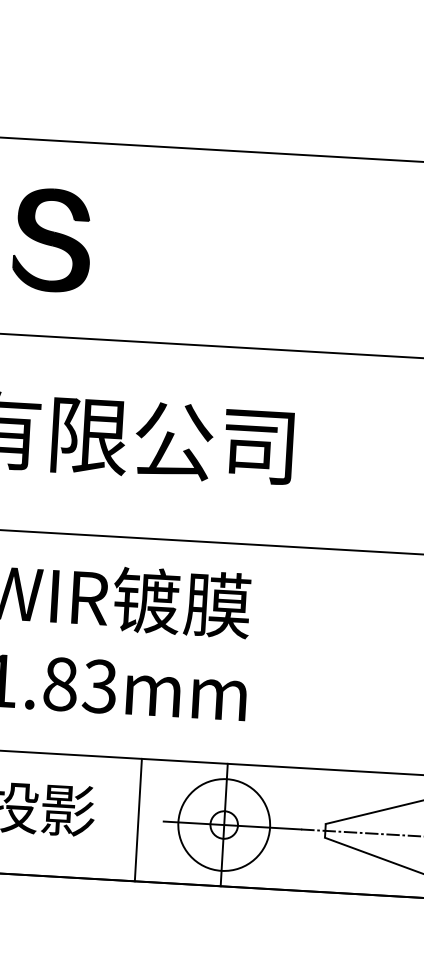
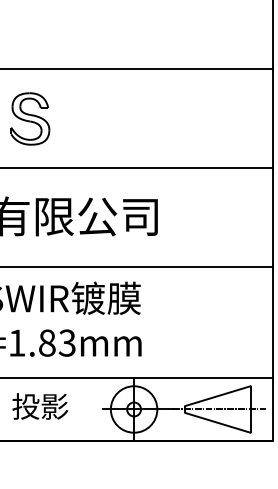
fill: (52, 239) -> (30, 118), removed
line: (138, 820) -> (90, 409), removed

